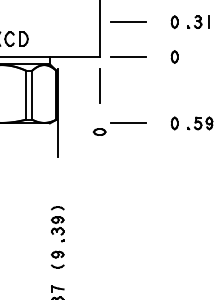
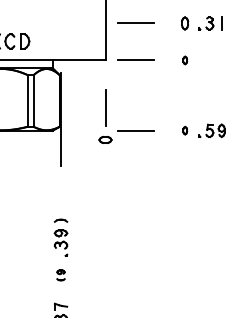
part: (175, 57) -> (185, 60), size x0.6
line: (99, 85) -> (105, 107), moved
part: (175, 123) -> (185, 130), size x0.6
part: (57, 259) -> (60, 275), size x0.6

